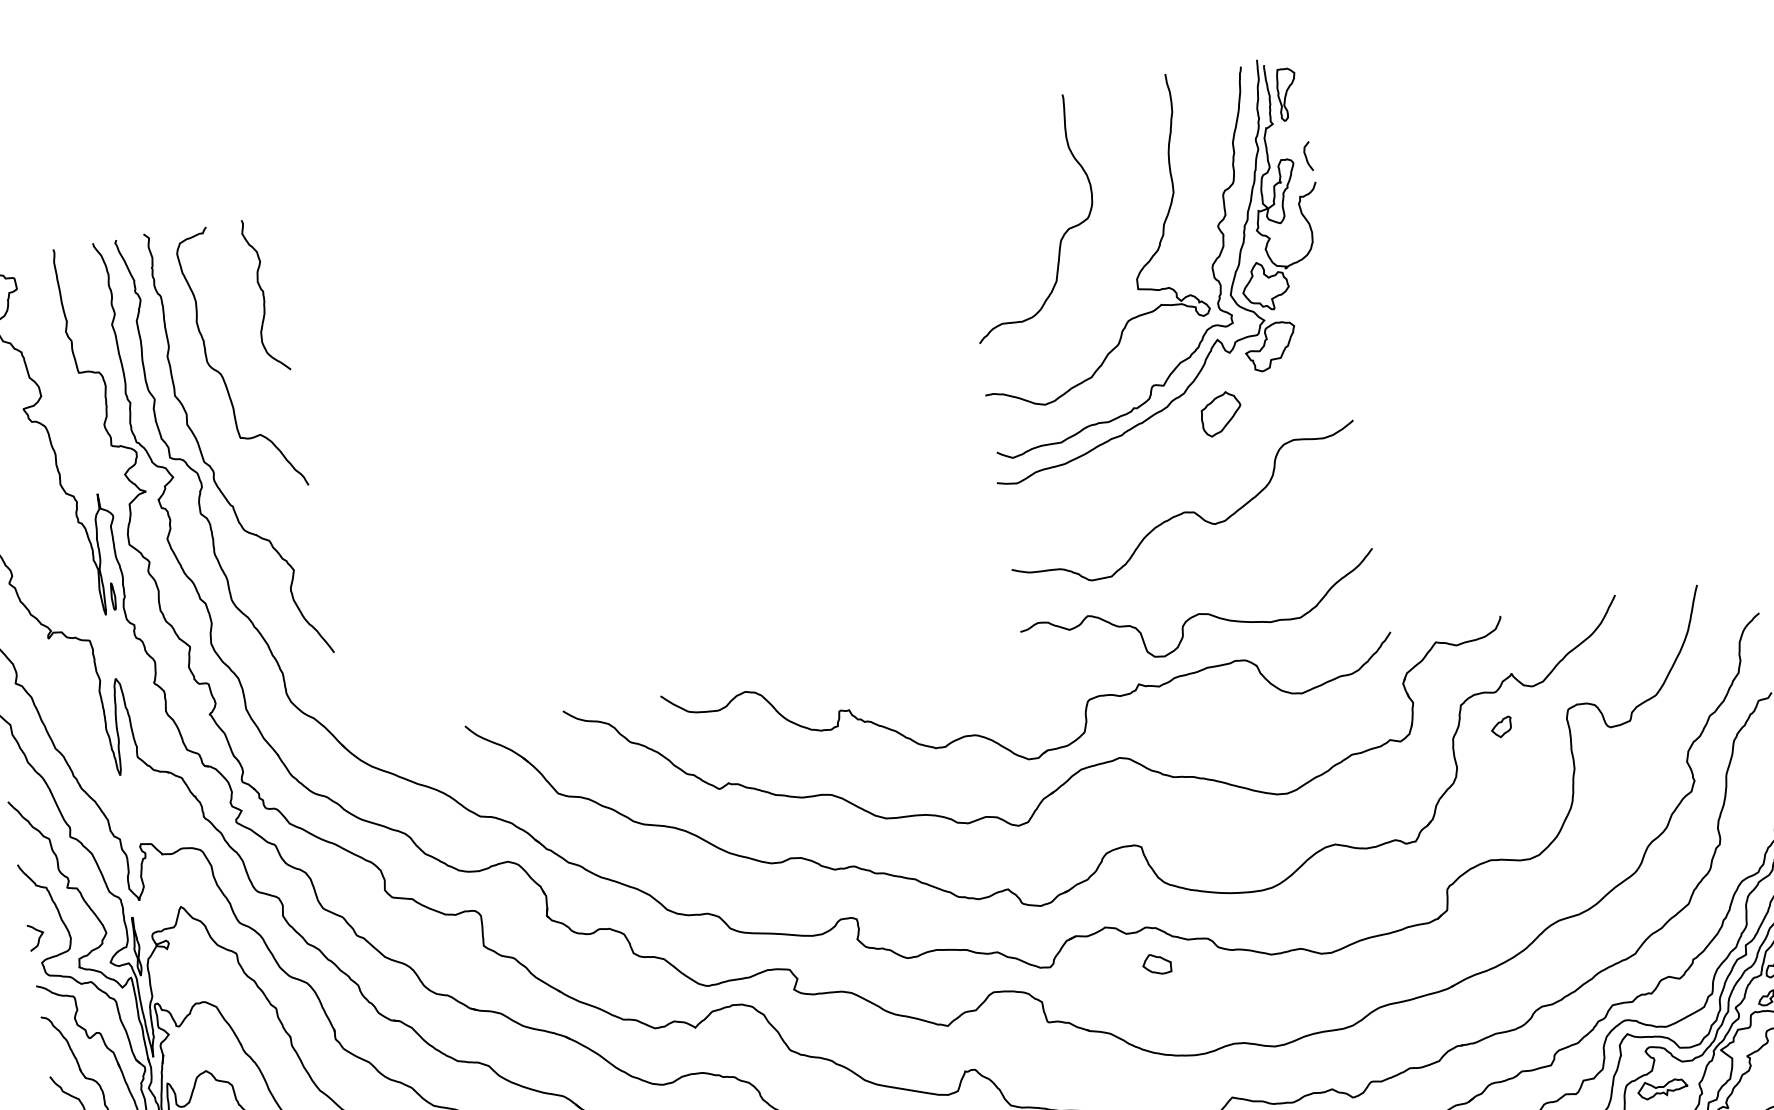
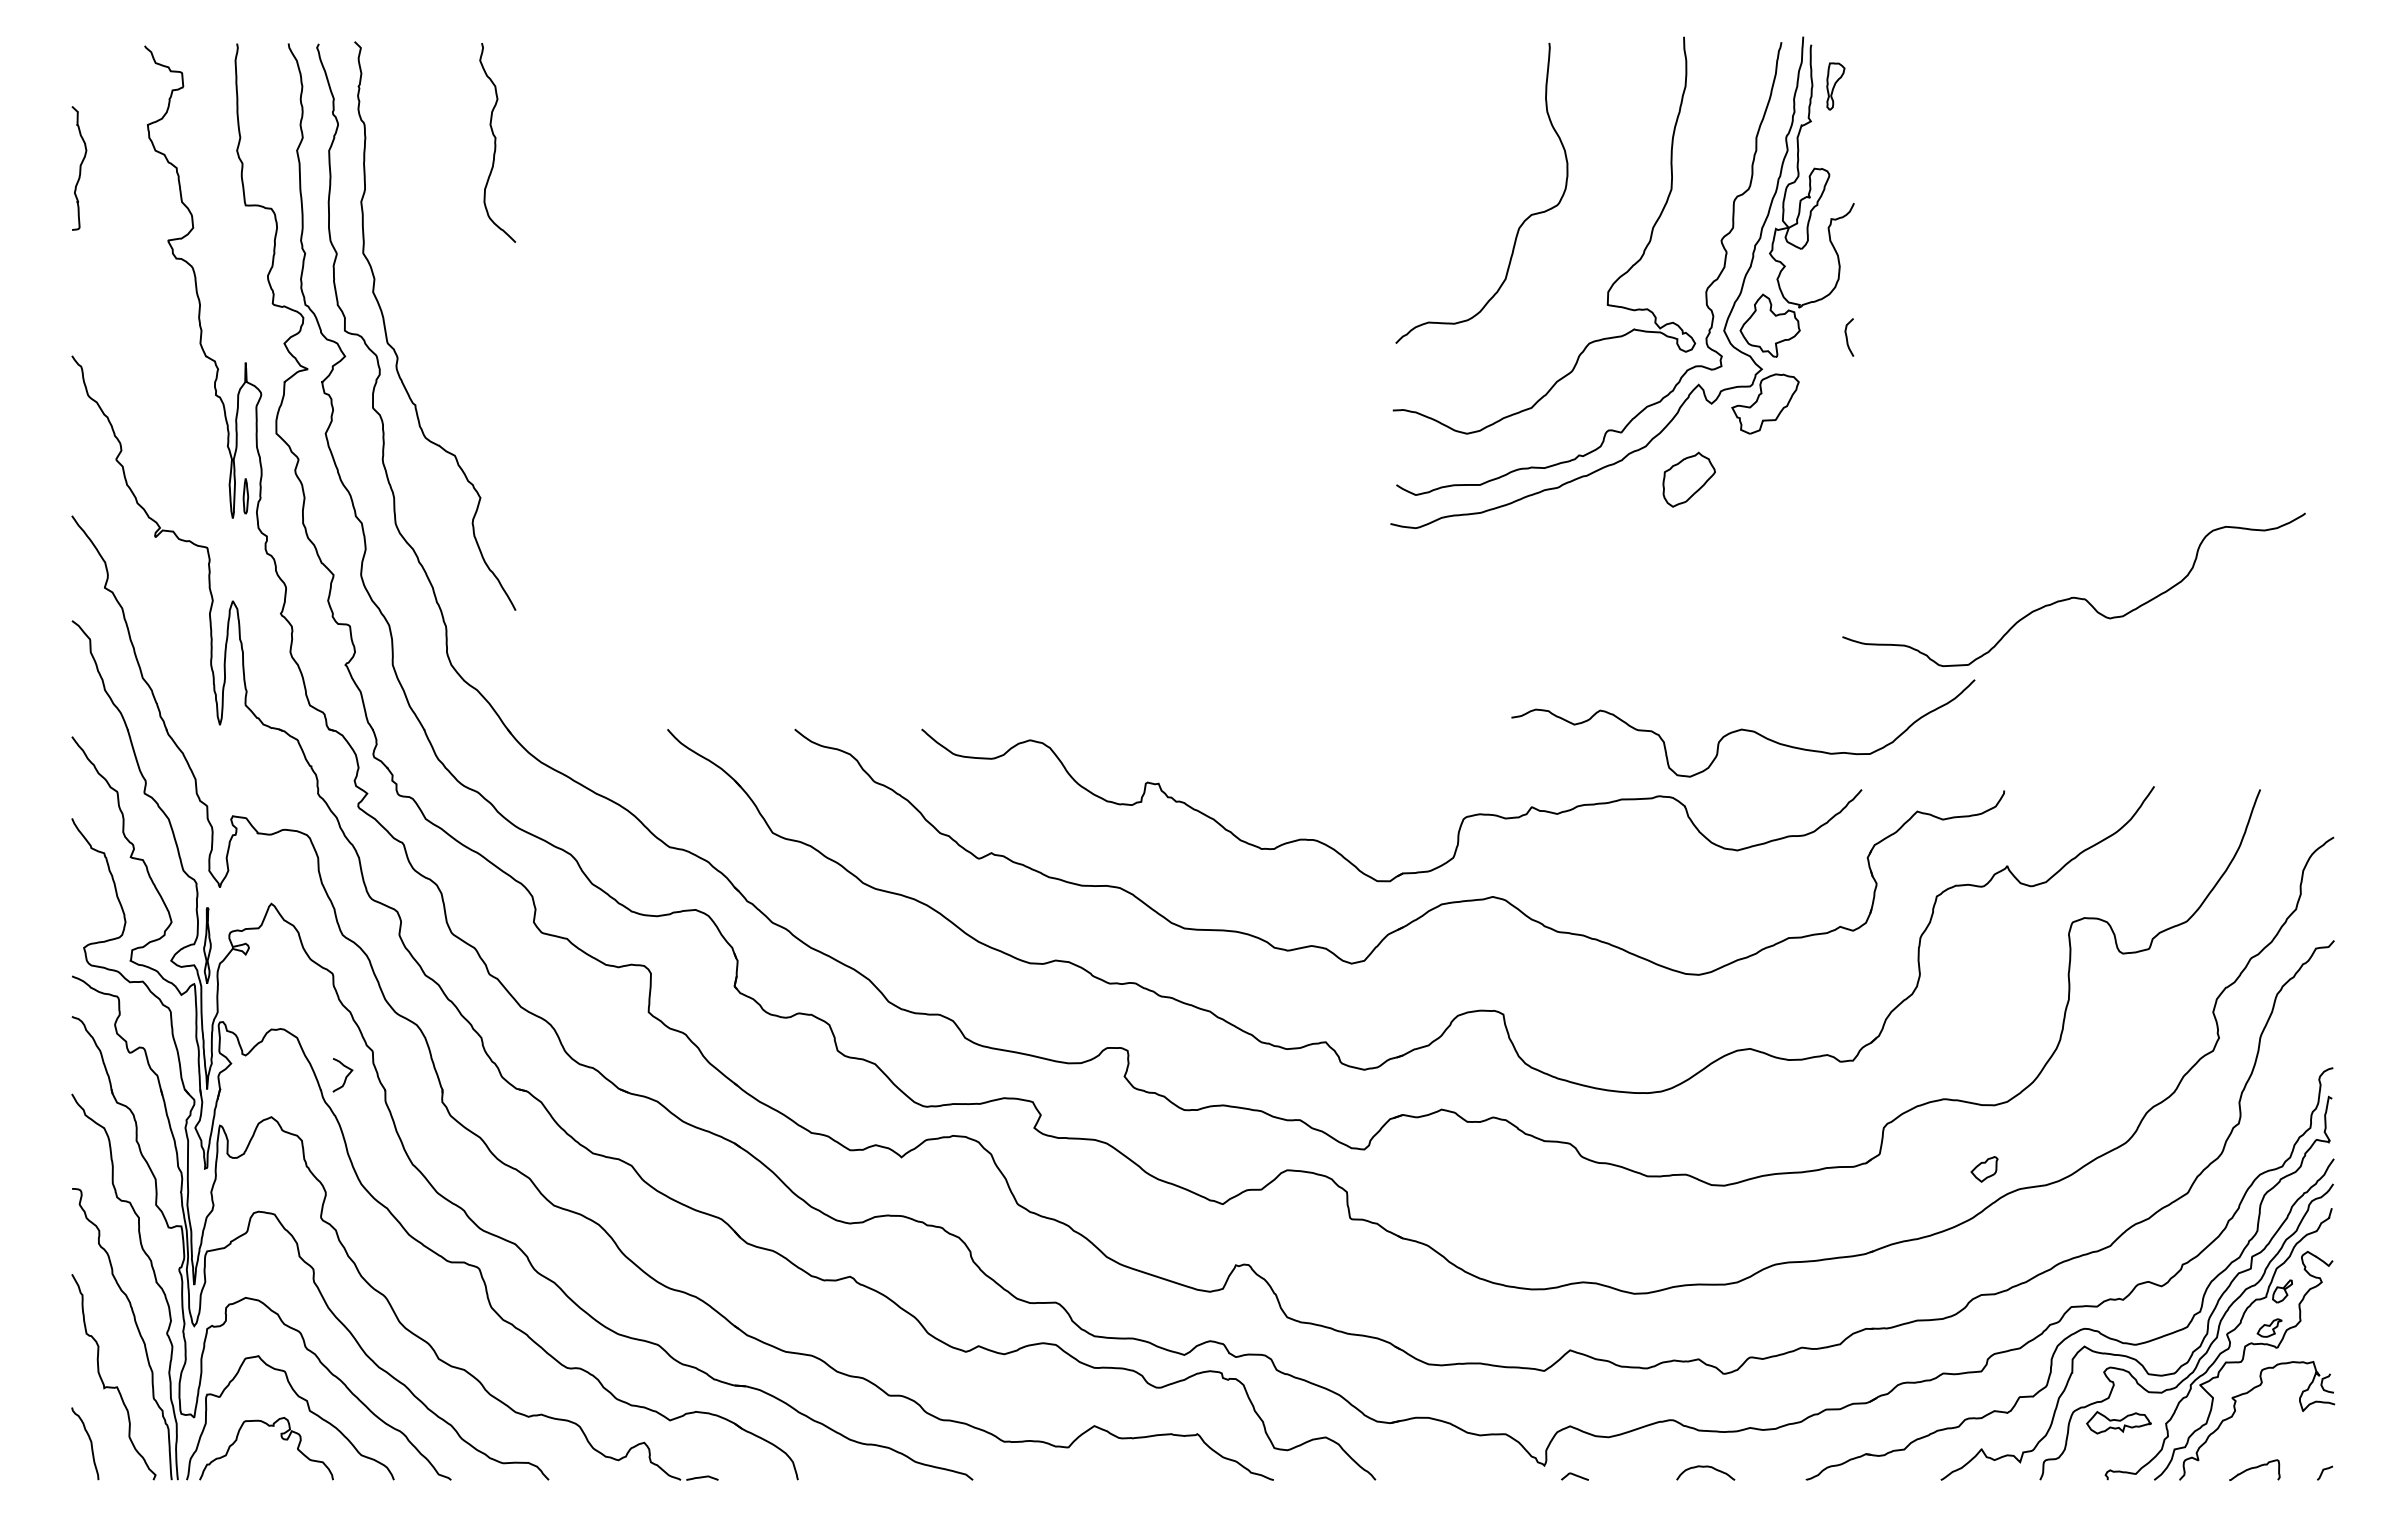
part: (1287, 94) -> (1835, 86), size x0.7
curve: (1306, 156) -> (1847, 337), moved
curve: (220, 372) -> (425, 232), removed
curve: (1184, 511) -> (2073, 596), moved
curve: (1199, 613) -> (1742, 728), moved
part: (1501, 727) -> (1984, 1169), moved
curve: (38, 937) -> (345, 1076), moved
part: (1157, 964) -> (1500, 1166), removed

